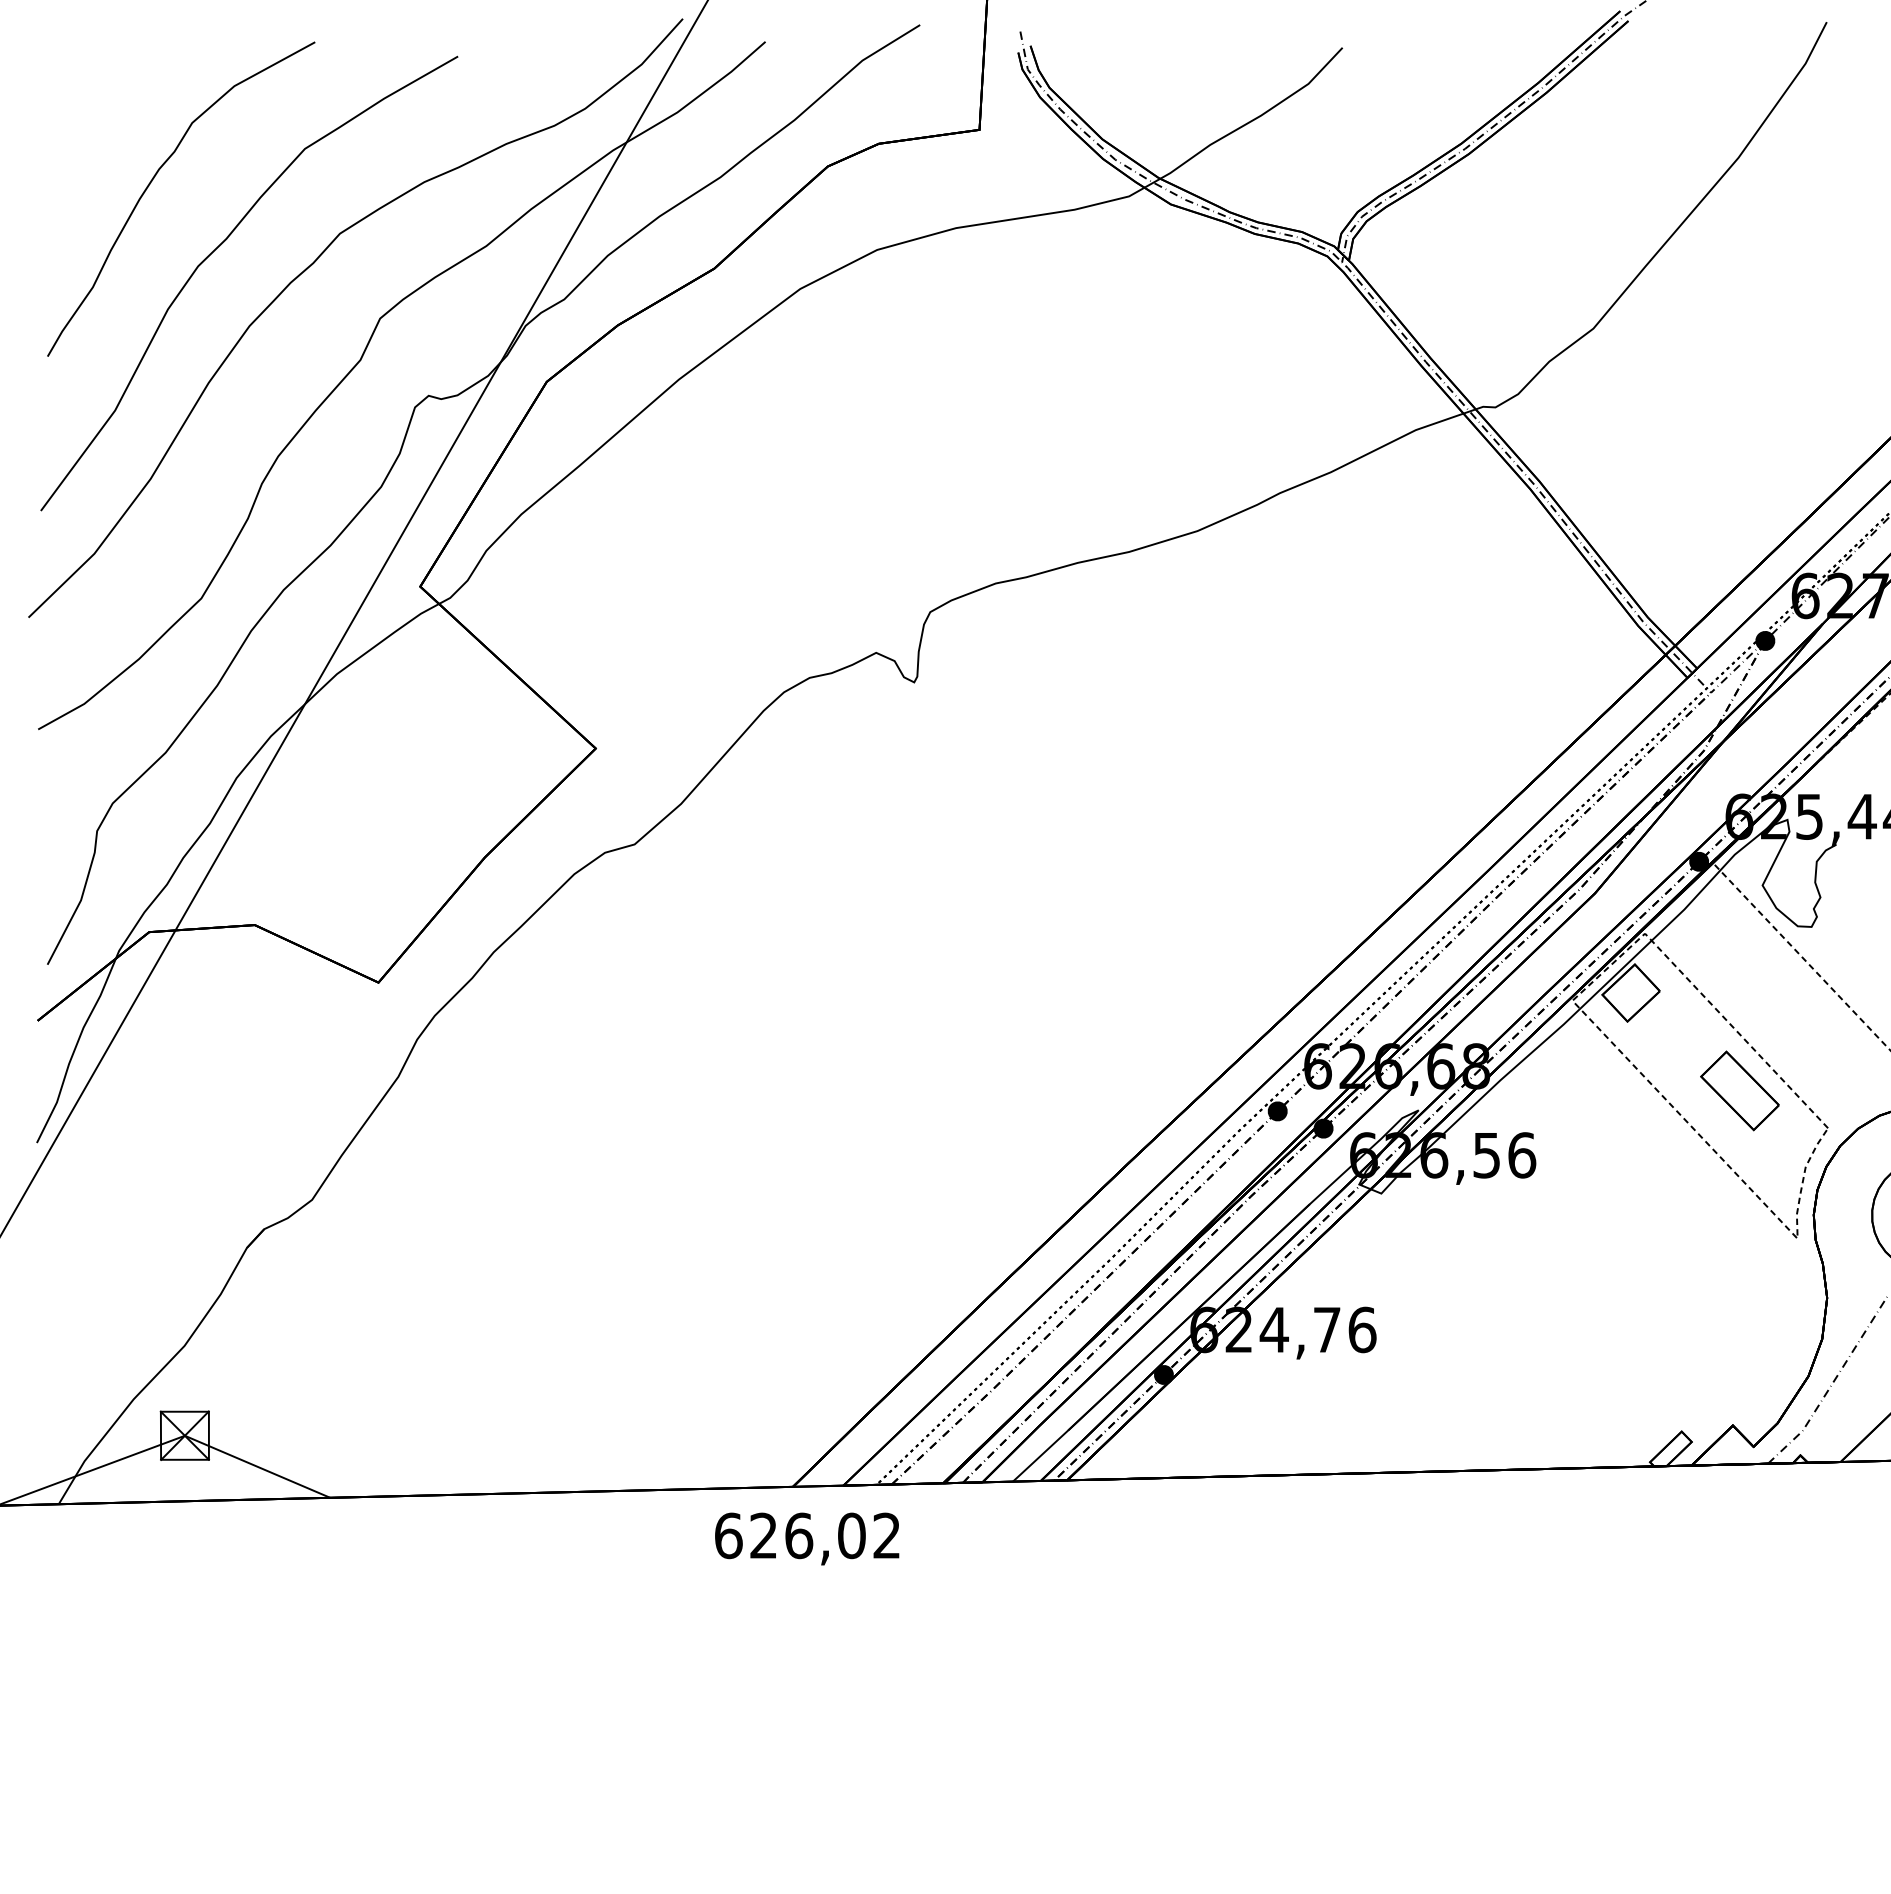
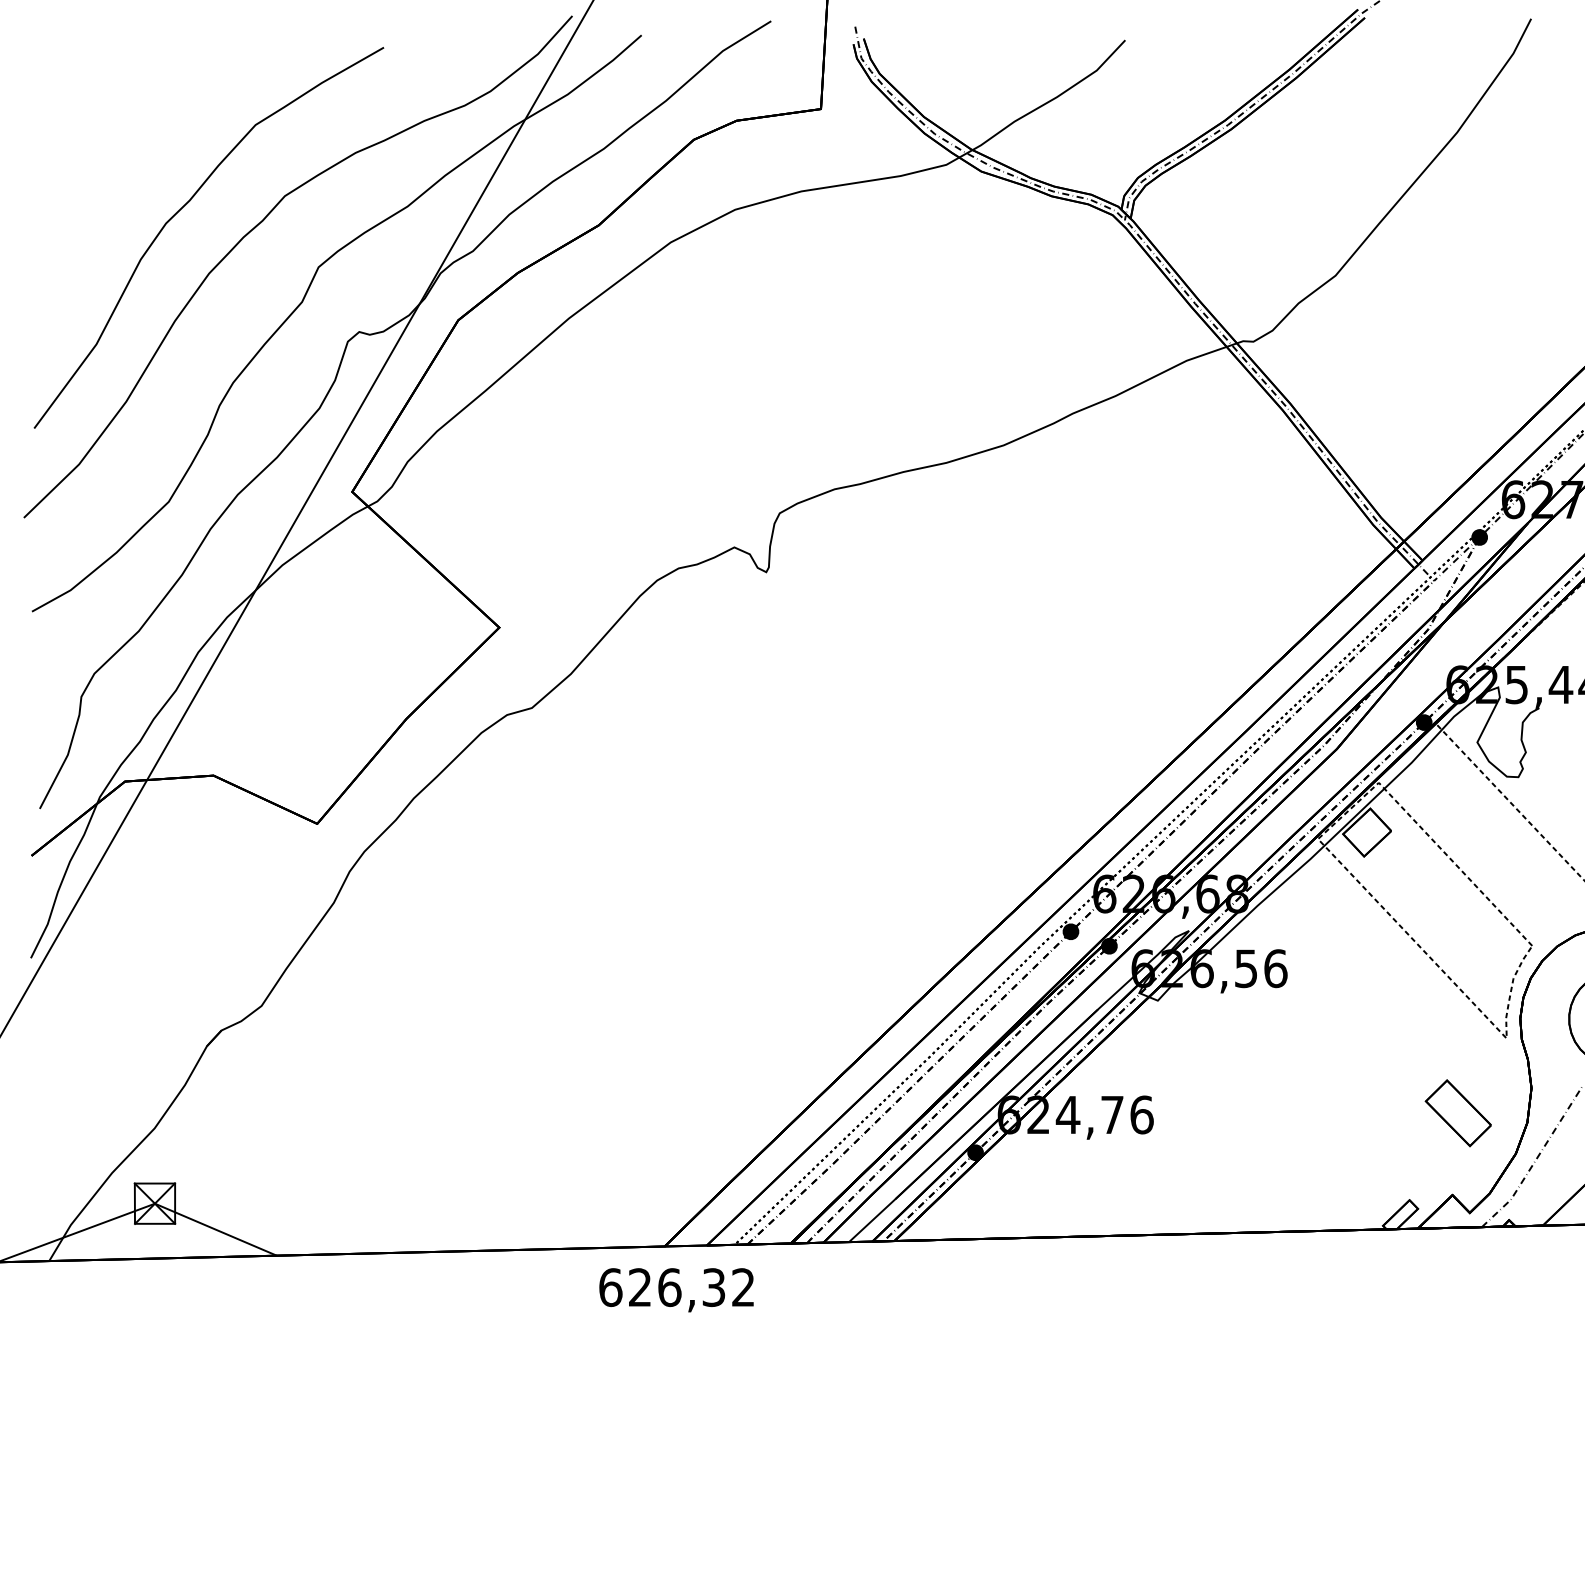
curve: (154, 178) -> (129, 149), removed
part: (1739, 1090) -> (1458, 1112), moved
text: (851, 1535) -> (713, 1287), 626,02 -> 626,32

